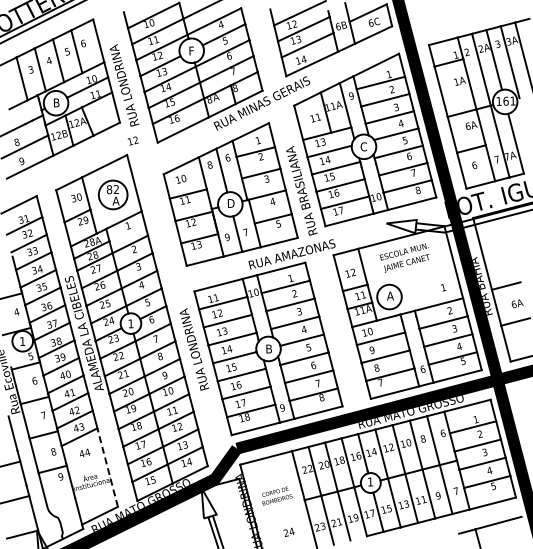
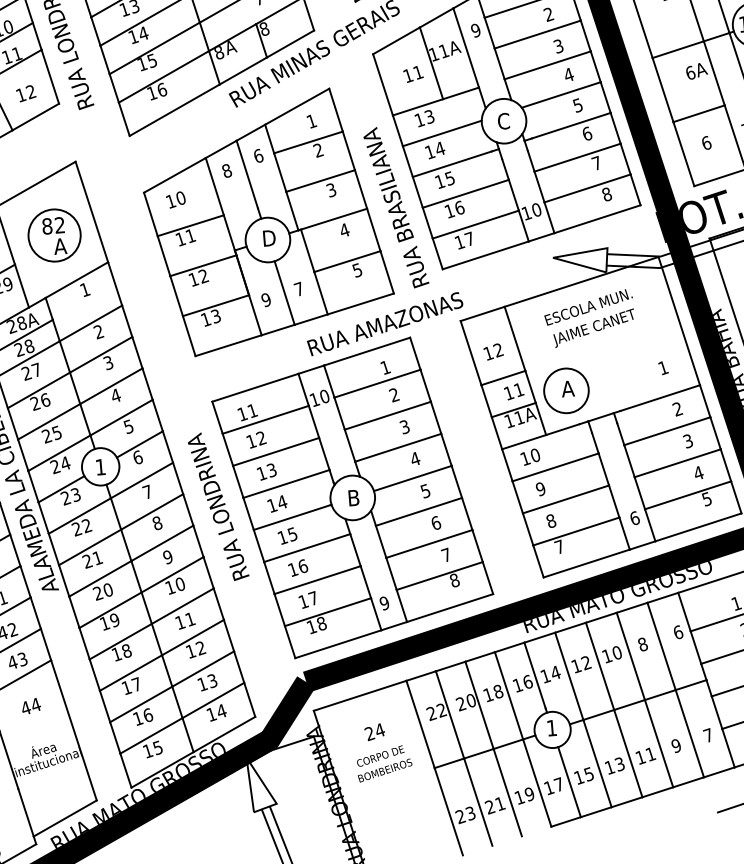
text: (132, 140) -> (24, 92), moved
line: (107, 467) -> (73, 730), dashed -> solid
text: (288, 532) -> (373, 732), moved

